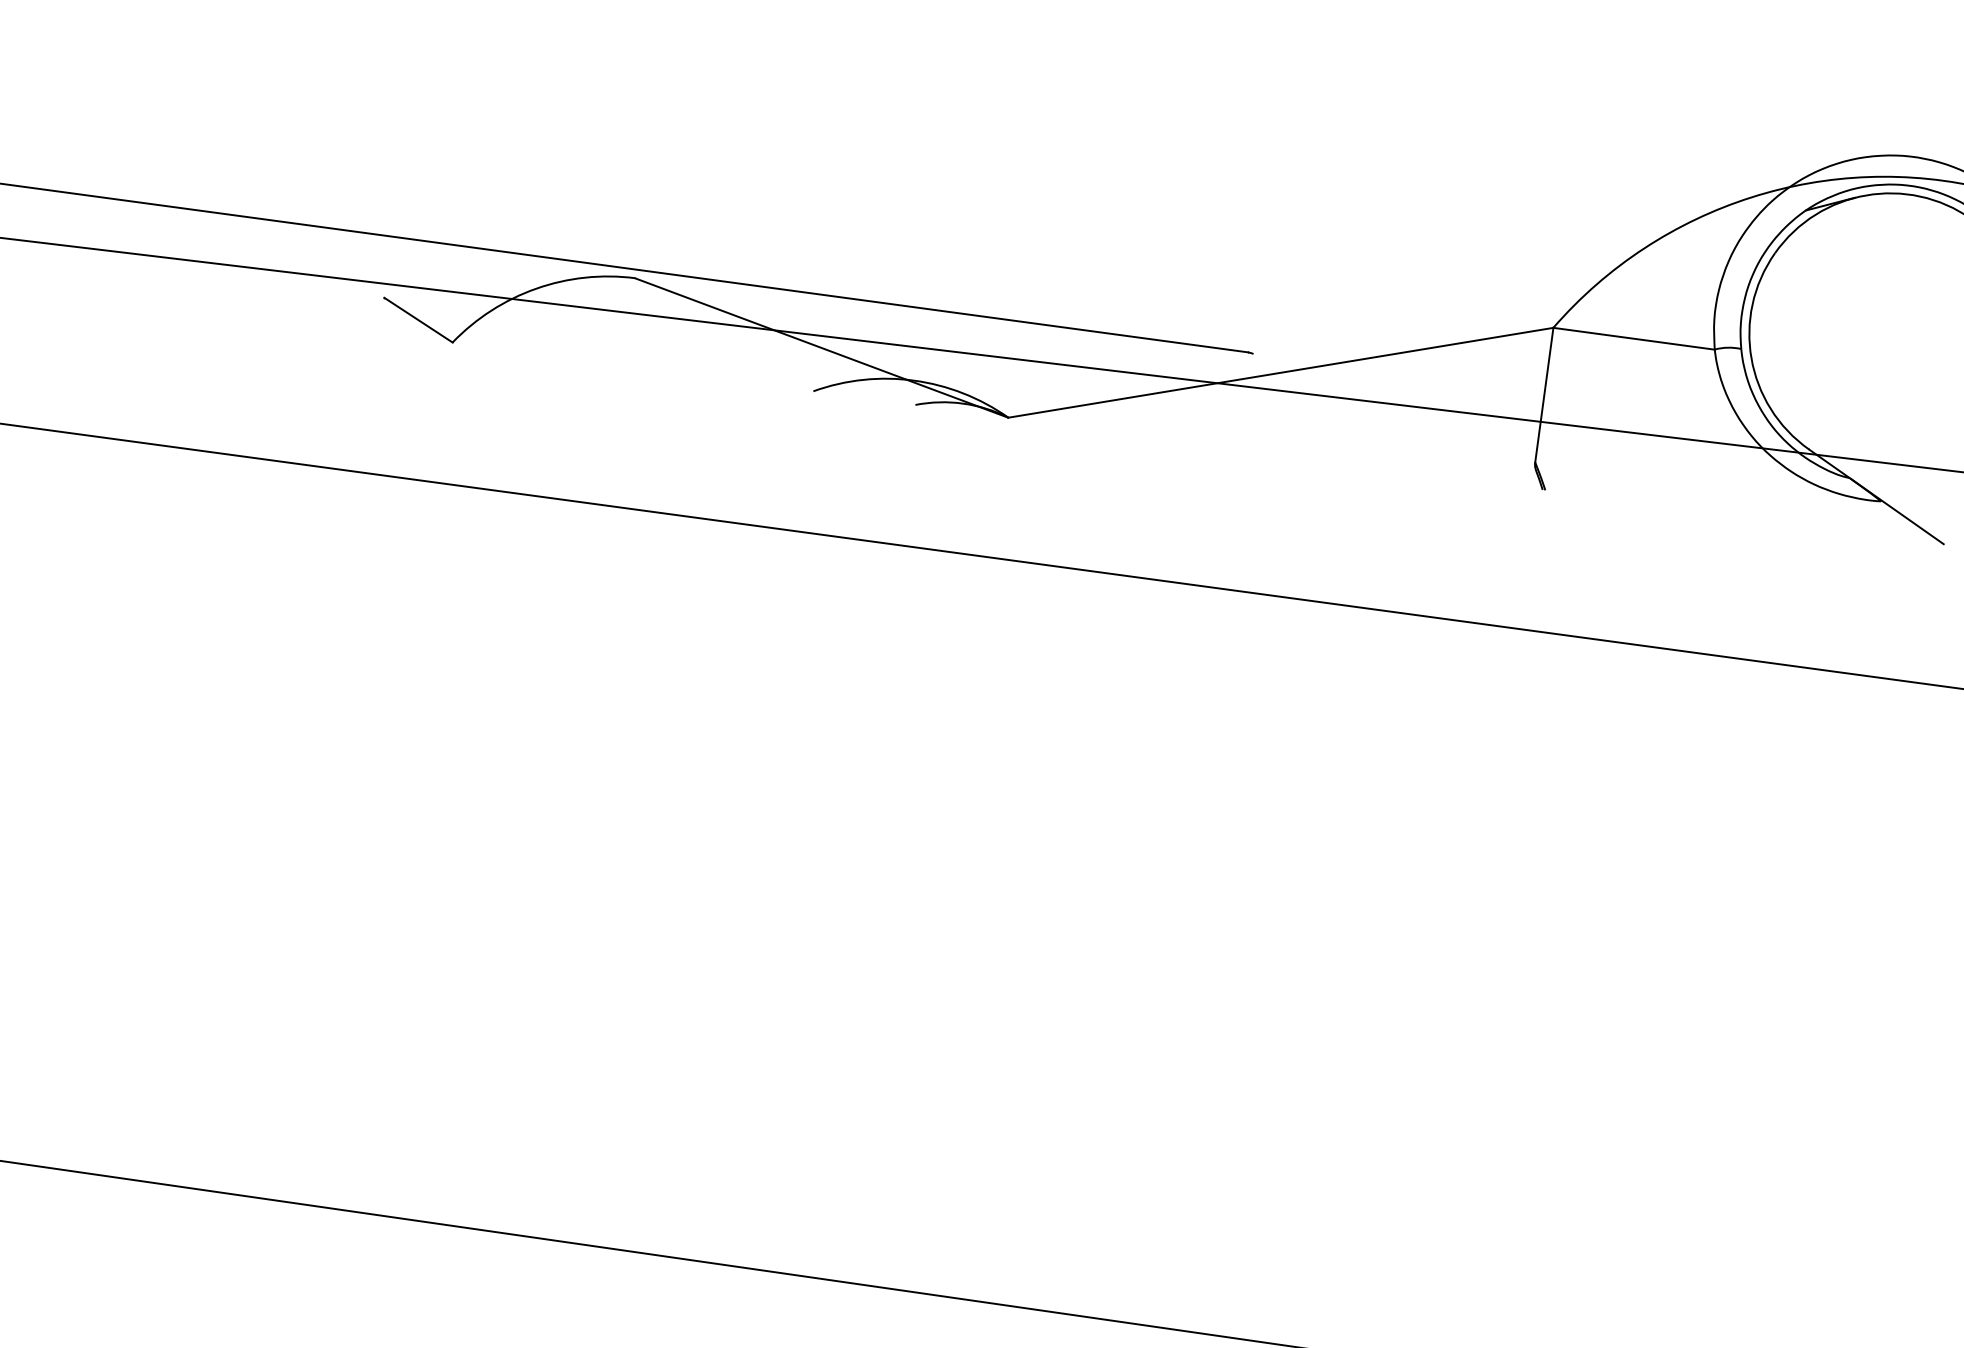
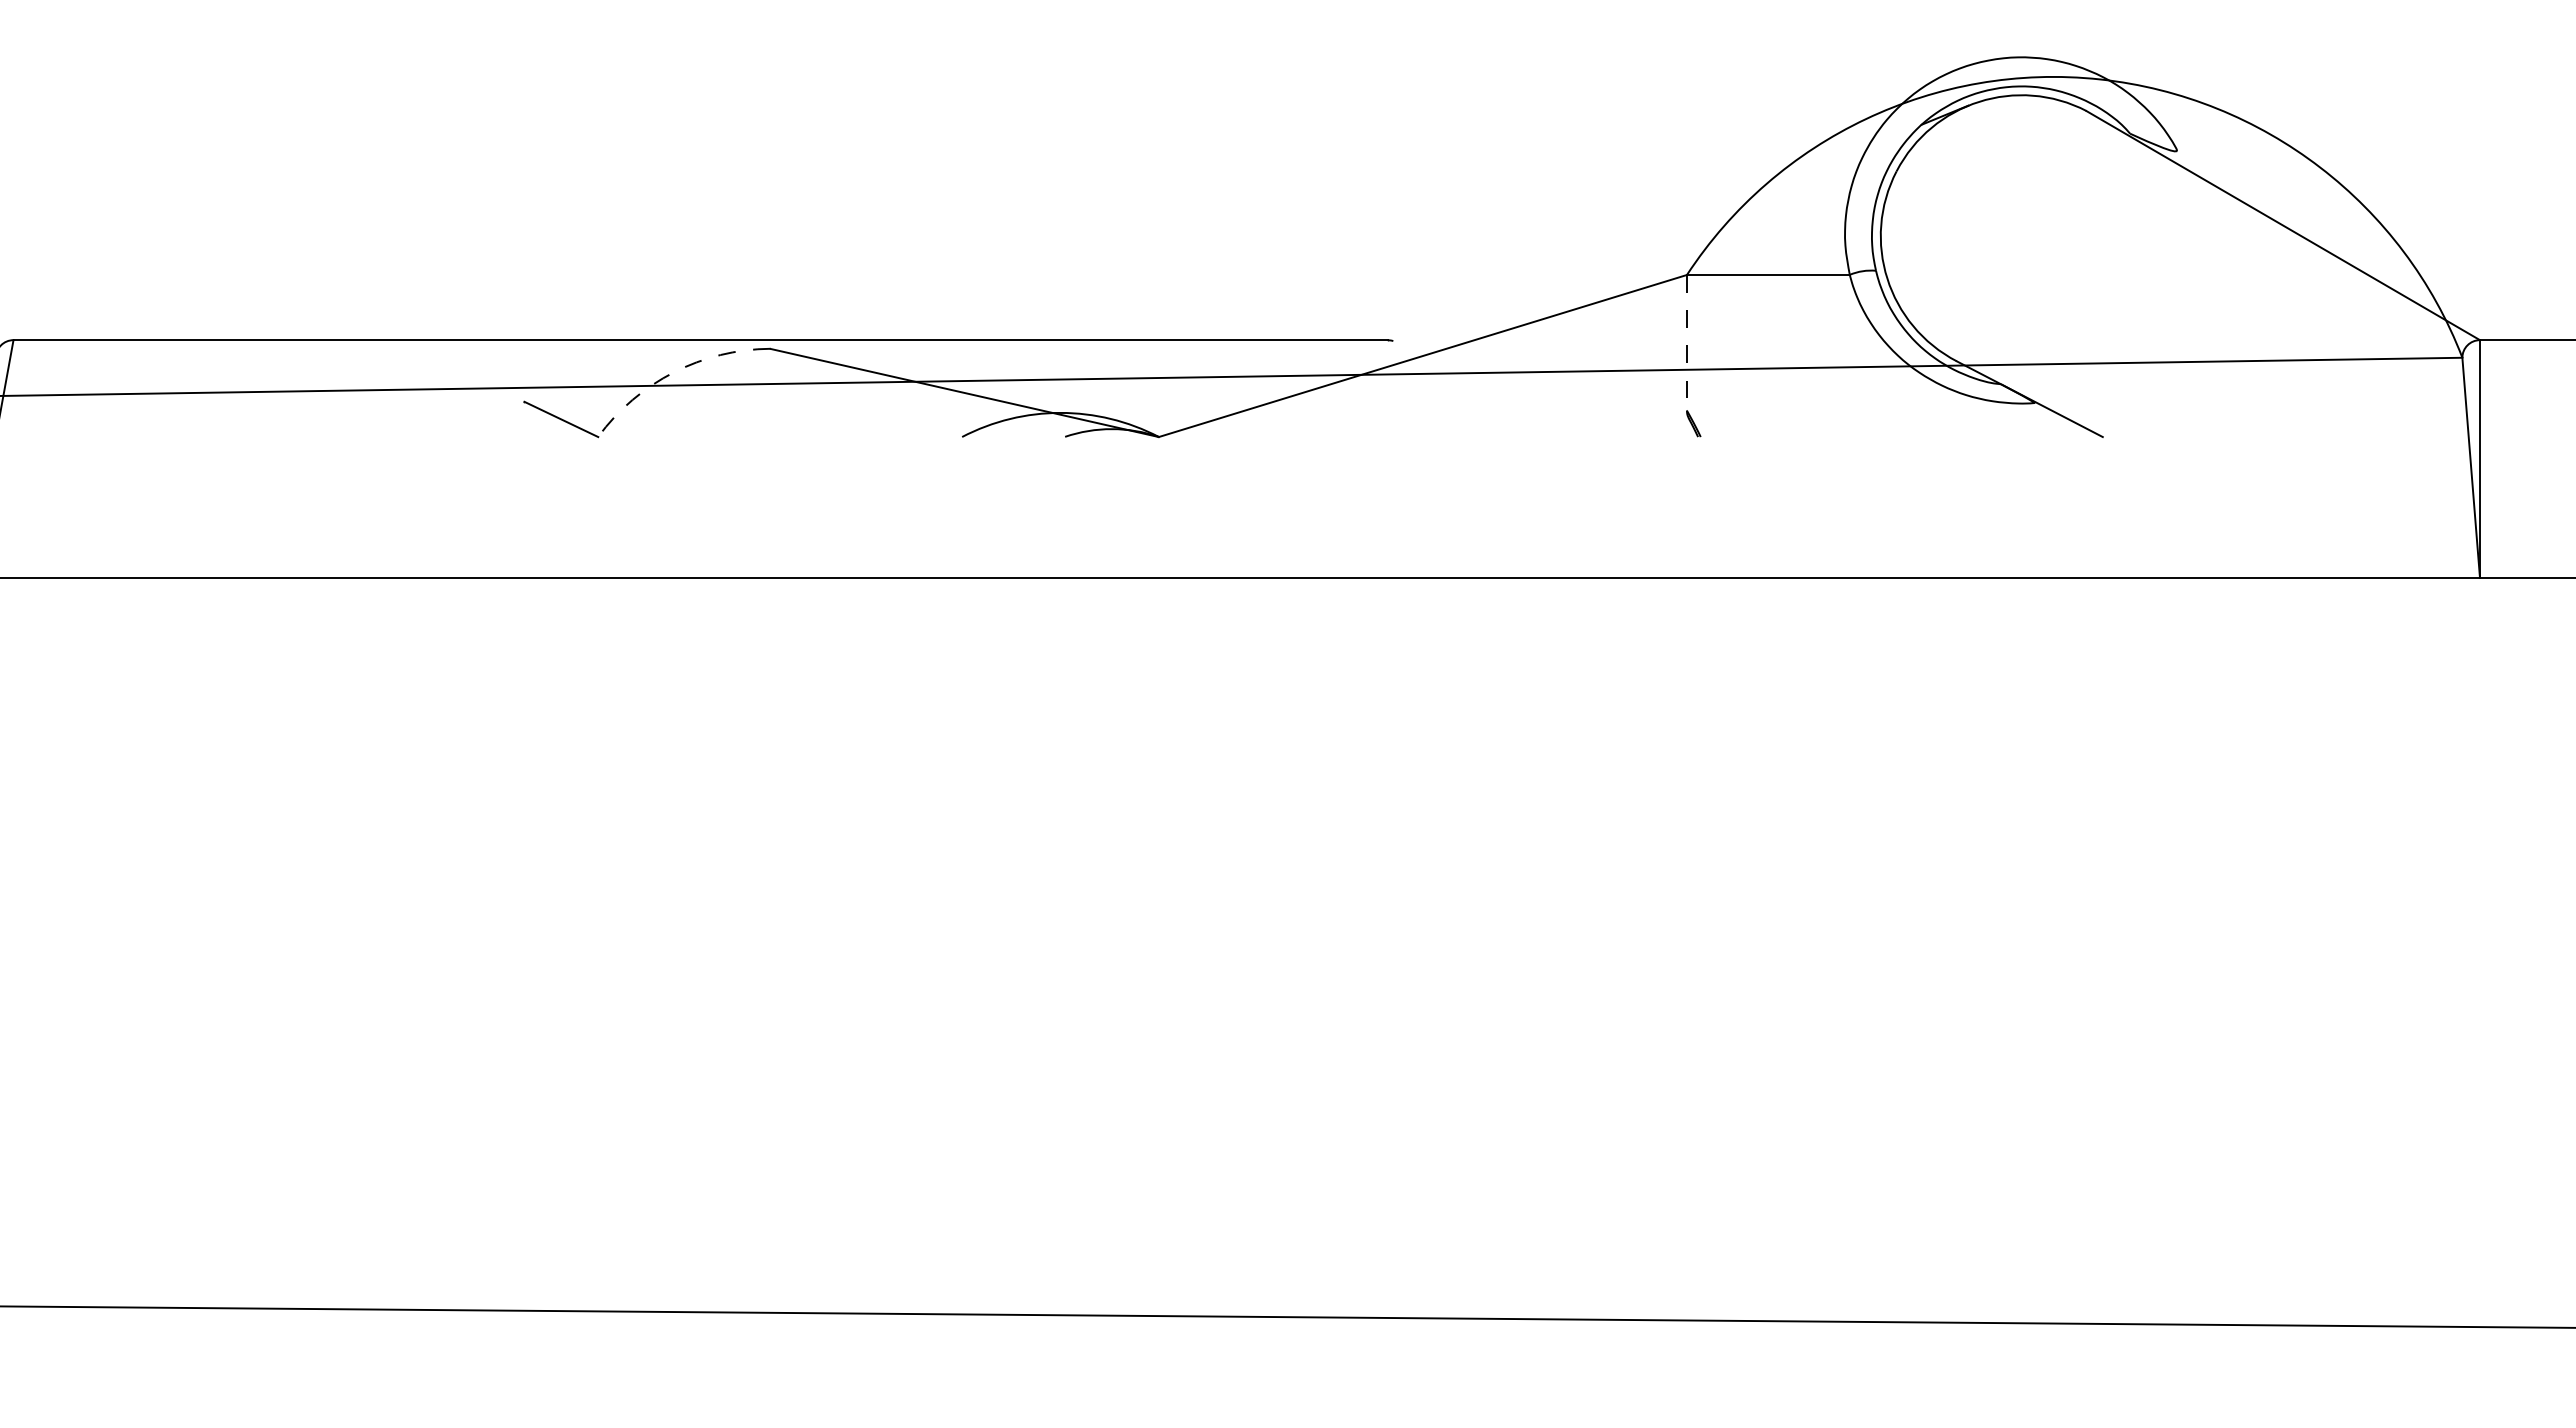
arc: (535, 288) -> (673, 372), solid -> dashed
line: (1544, 394) -> (1687, 342), solid -> dashed

